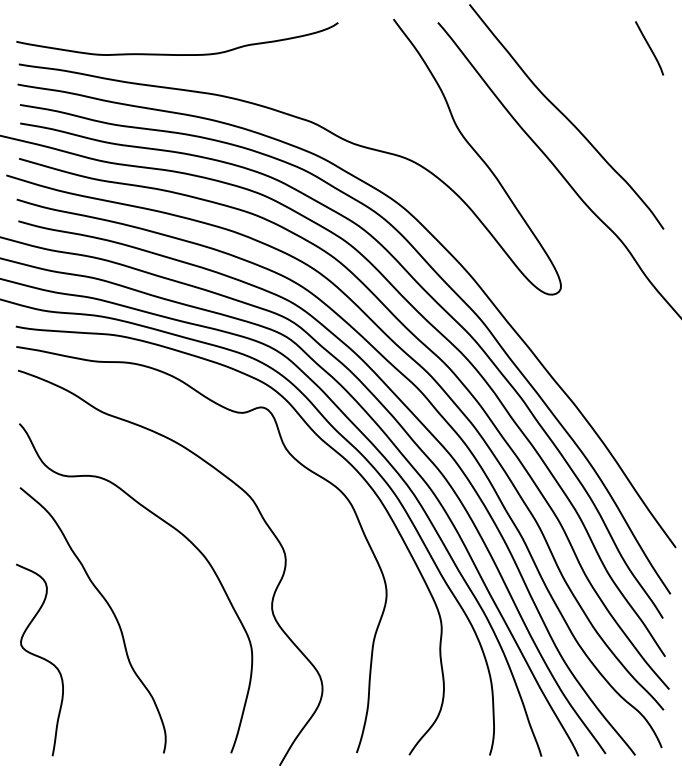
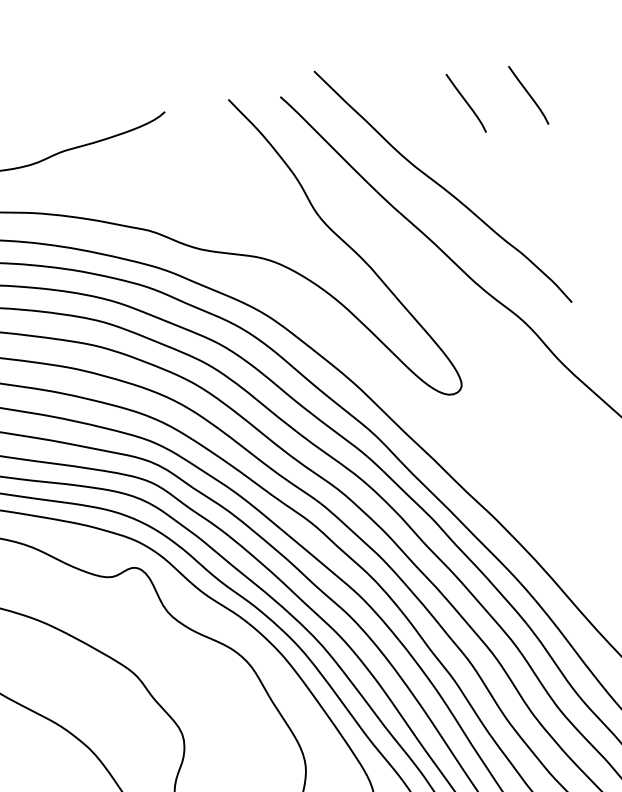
curve: (595, 48) -> (466, 103), added

